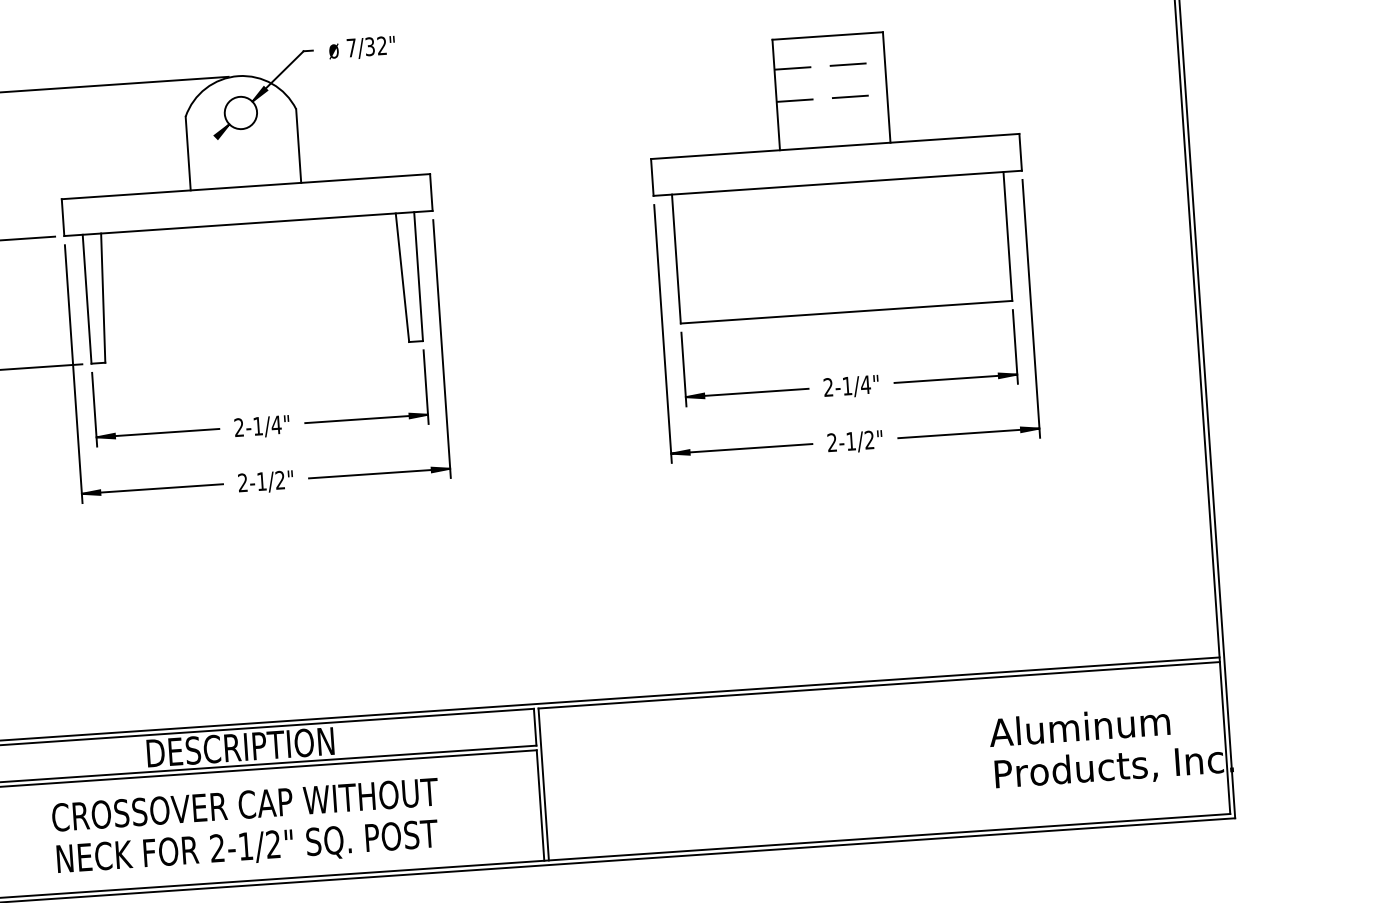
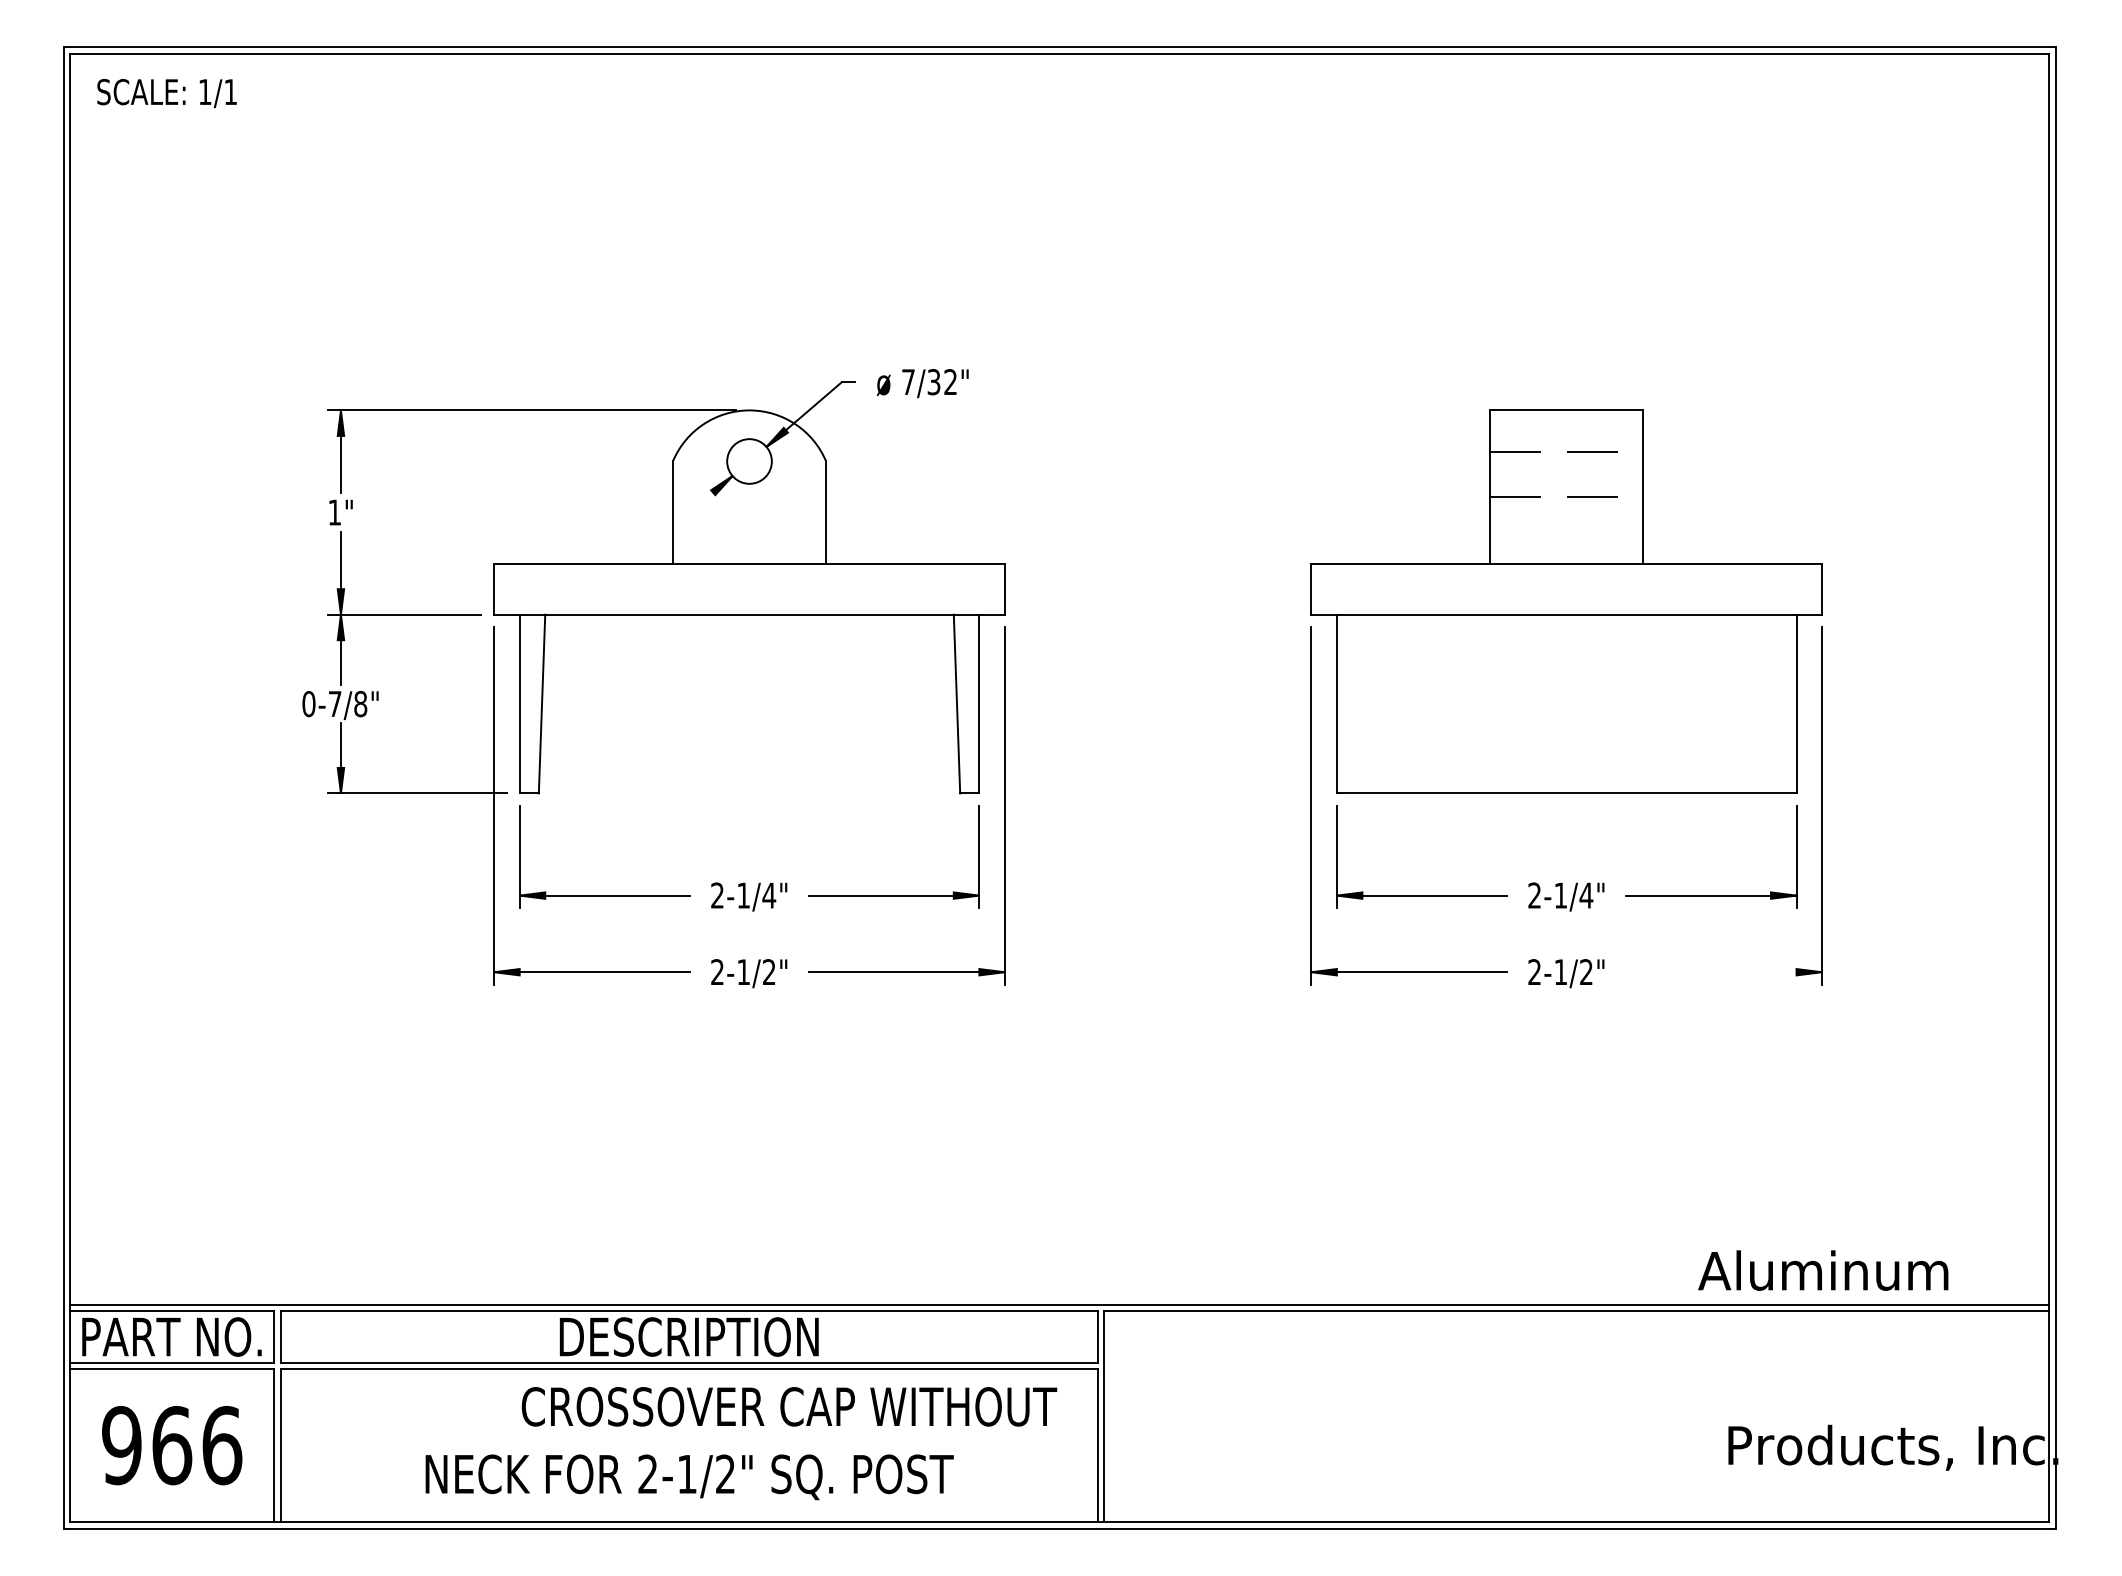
line: (969, 433) -> (1724, 972), removed
text: (1079, 726) -> (1823, 1270), moved
text: (245, 804) -> (789, 1406), moved

